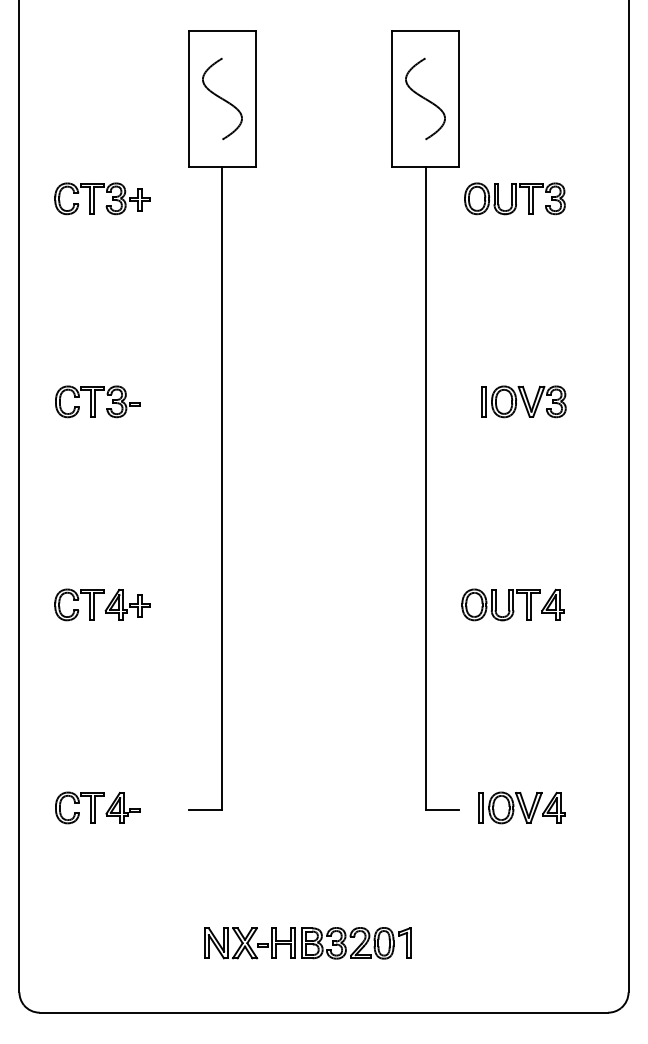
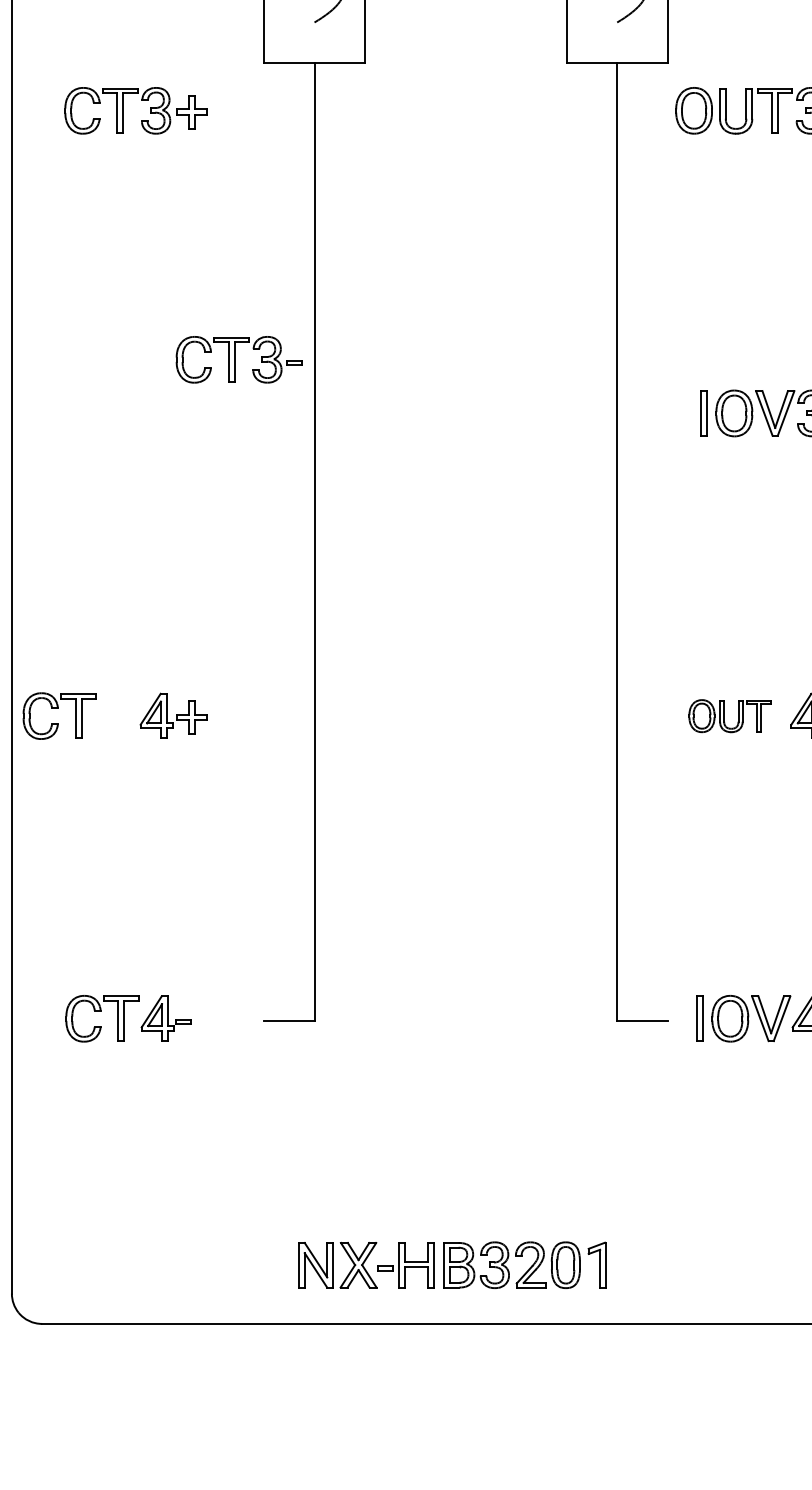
part: (97, 401) -> (238, 359), moved
part: (79, 604) -> (59, 715), moved
part: (500, 604) -> (728, 715), size x0.7
part: (307, 943) -> (451, 1265), moved

